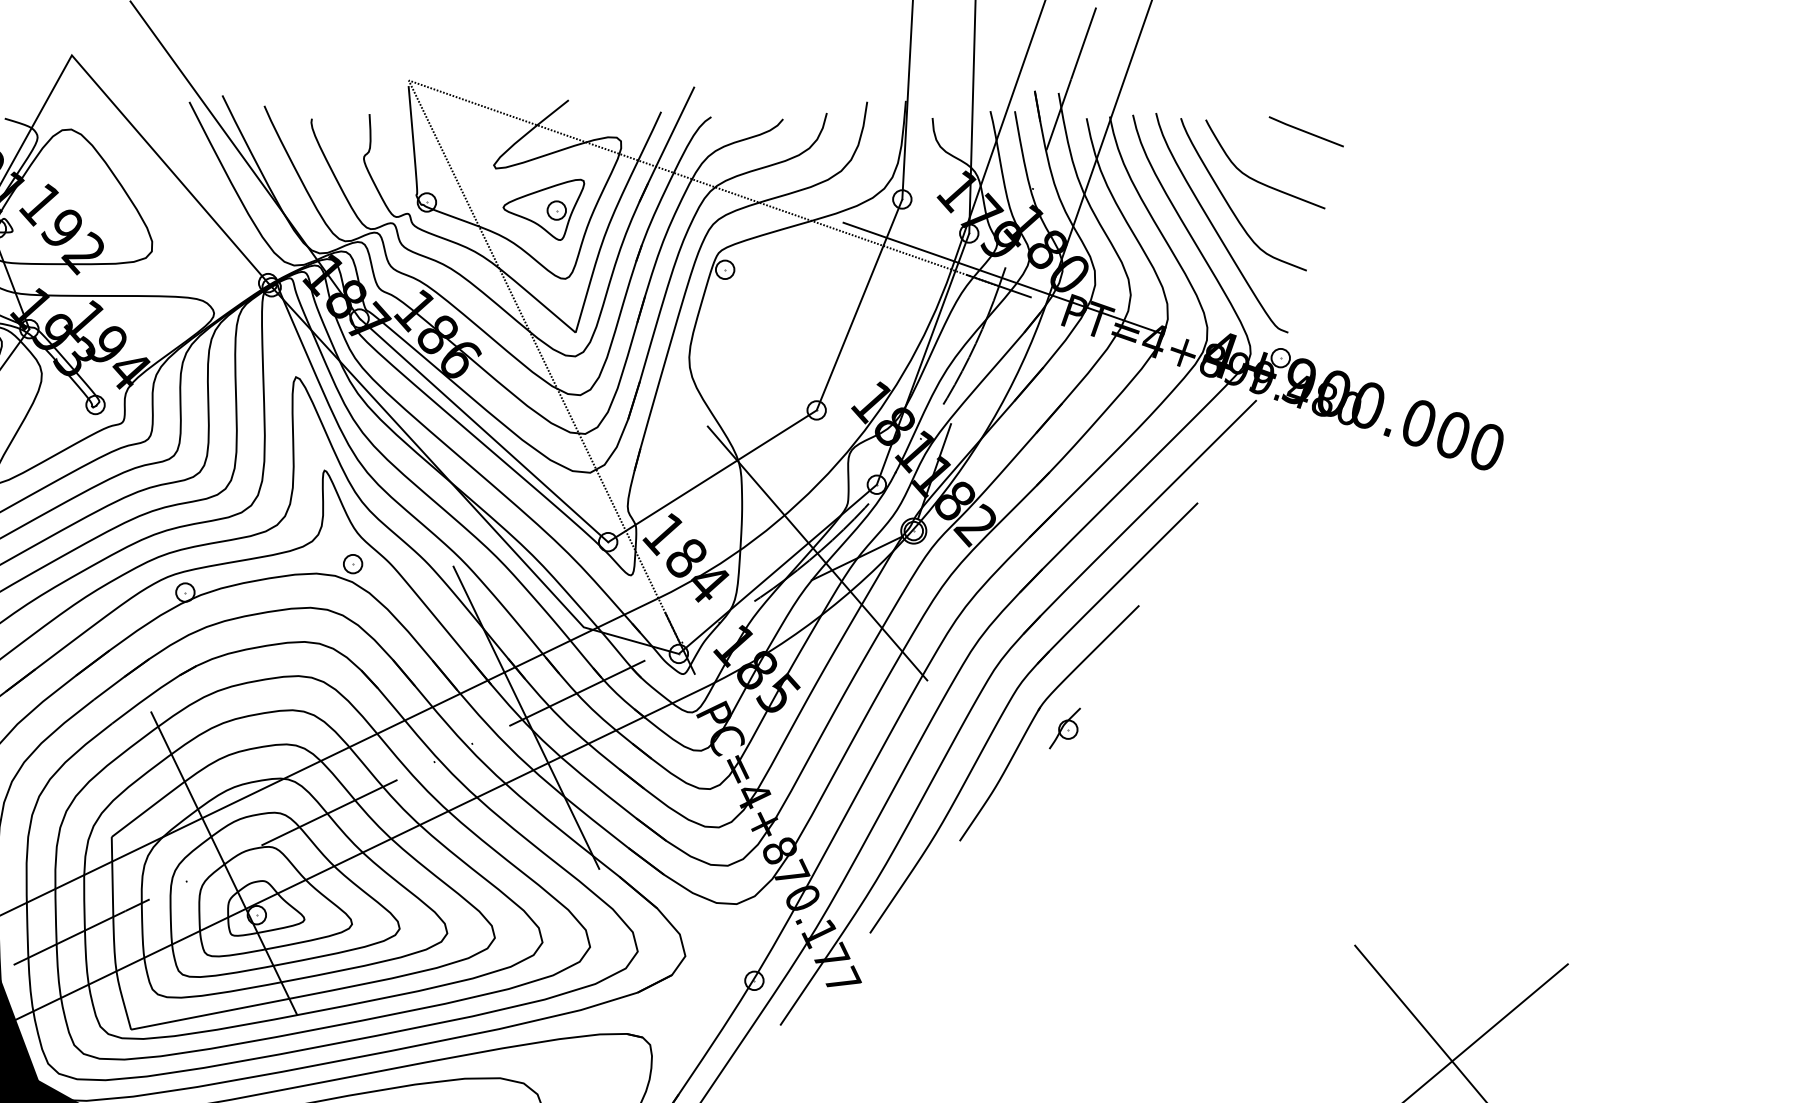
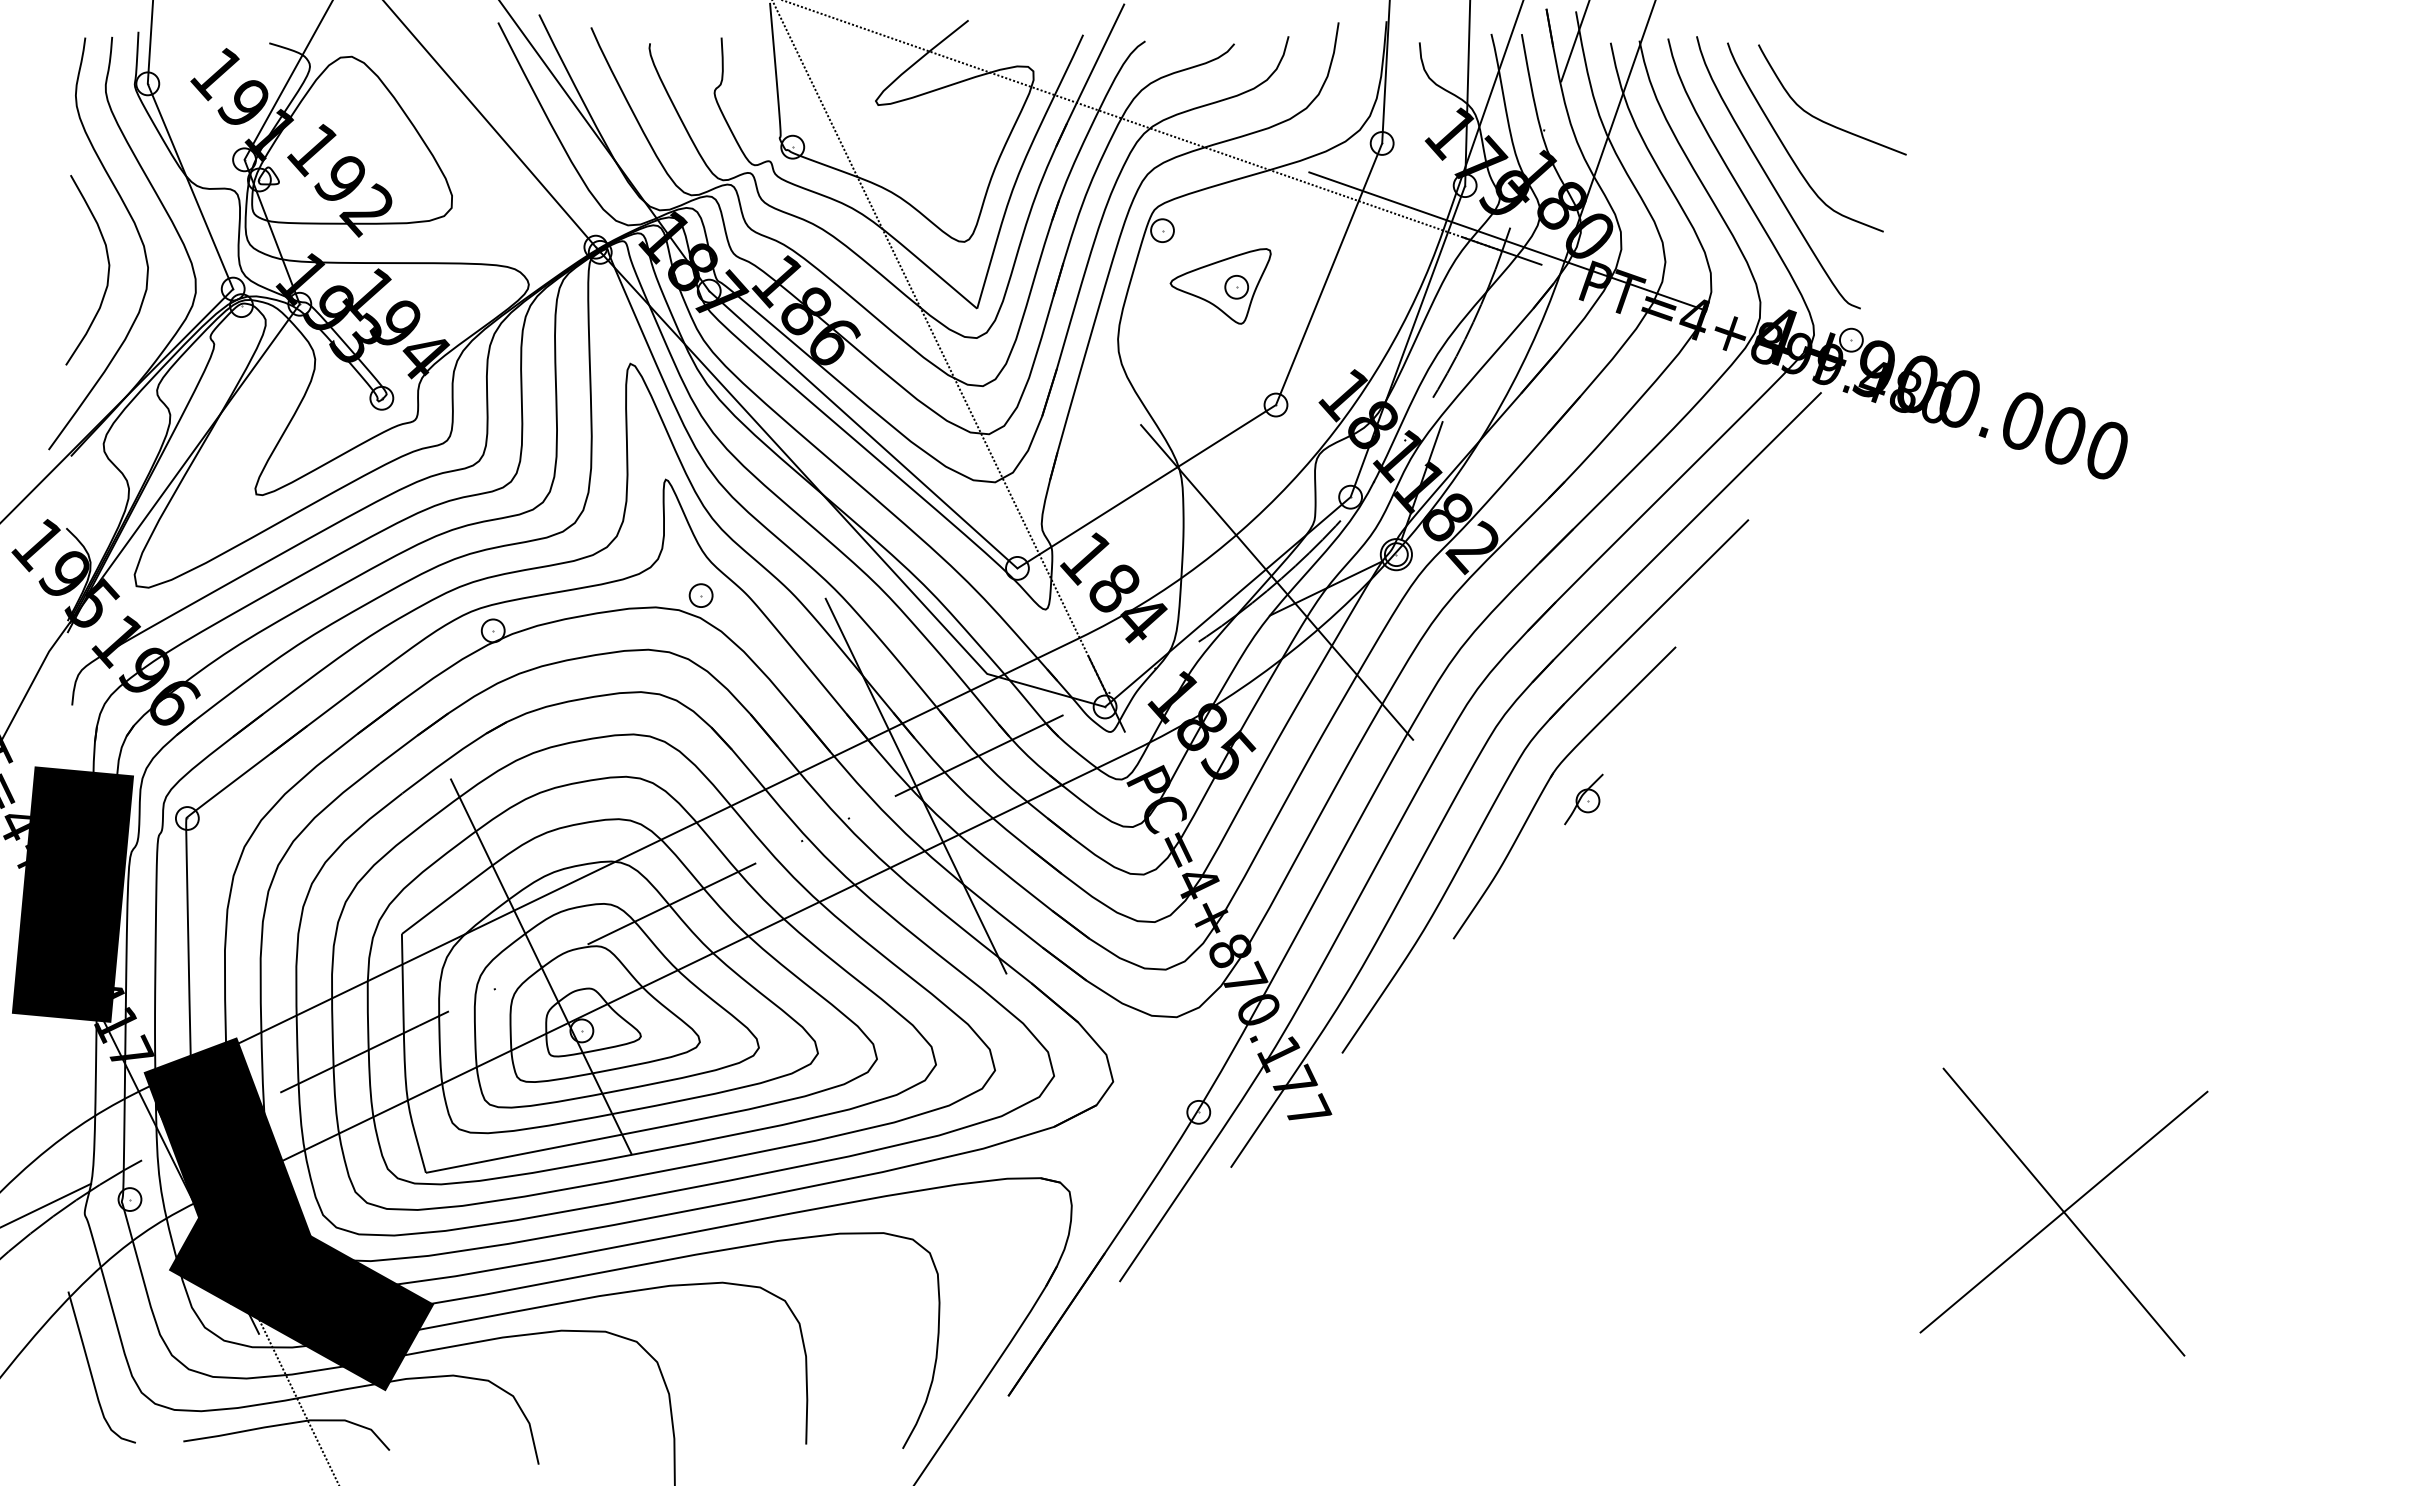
line: (1305, 131) -> (1882, 59), removed
part: (543, 209) -> (1220, 286), moved

